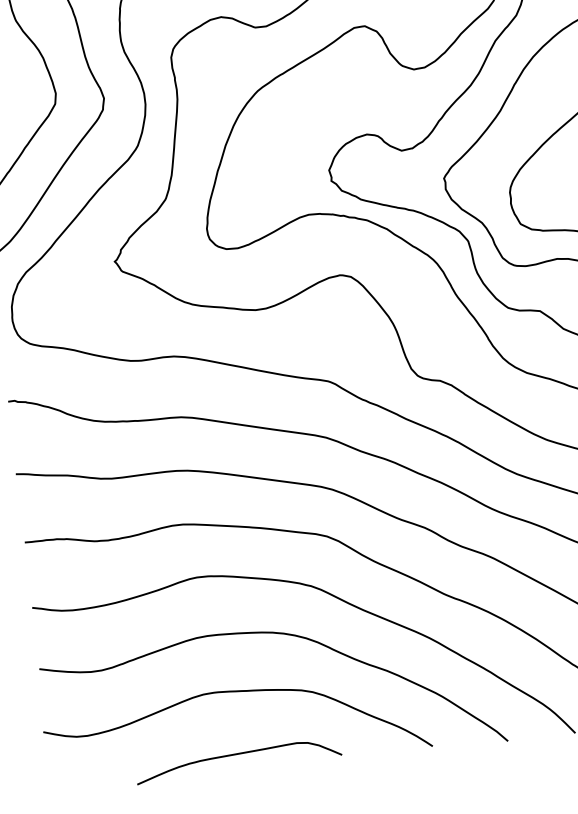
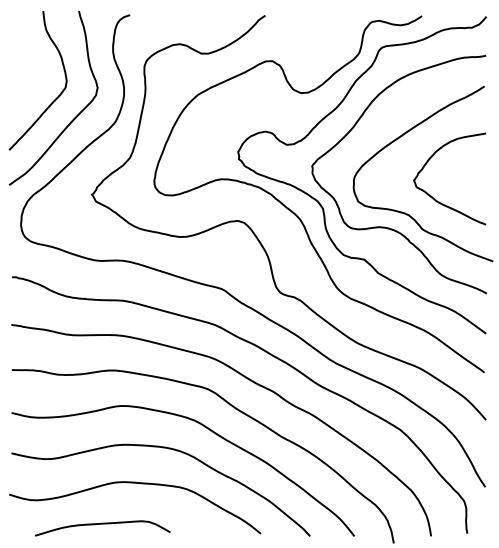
curve: (237, 755) -> (102, 524), moved

